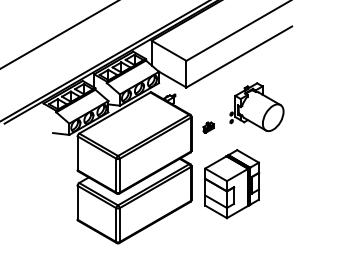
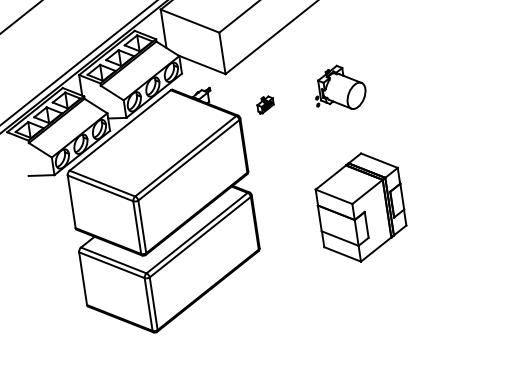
part: (256, 106) -> (338, 87), size x0.6
part: (208, 127) -> (265, 104), moved
part: (232, 184) -> (361, 208), moved

